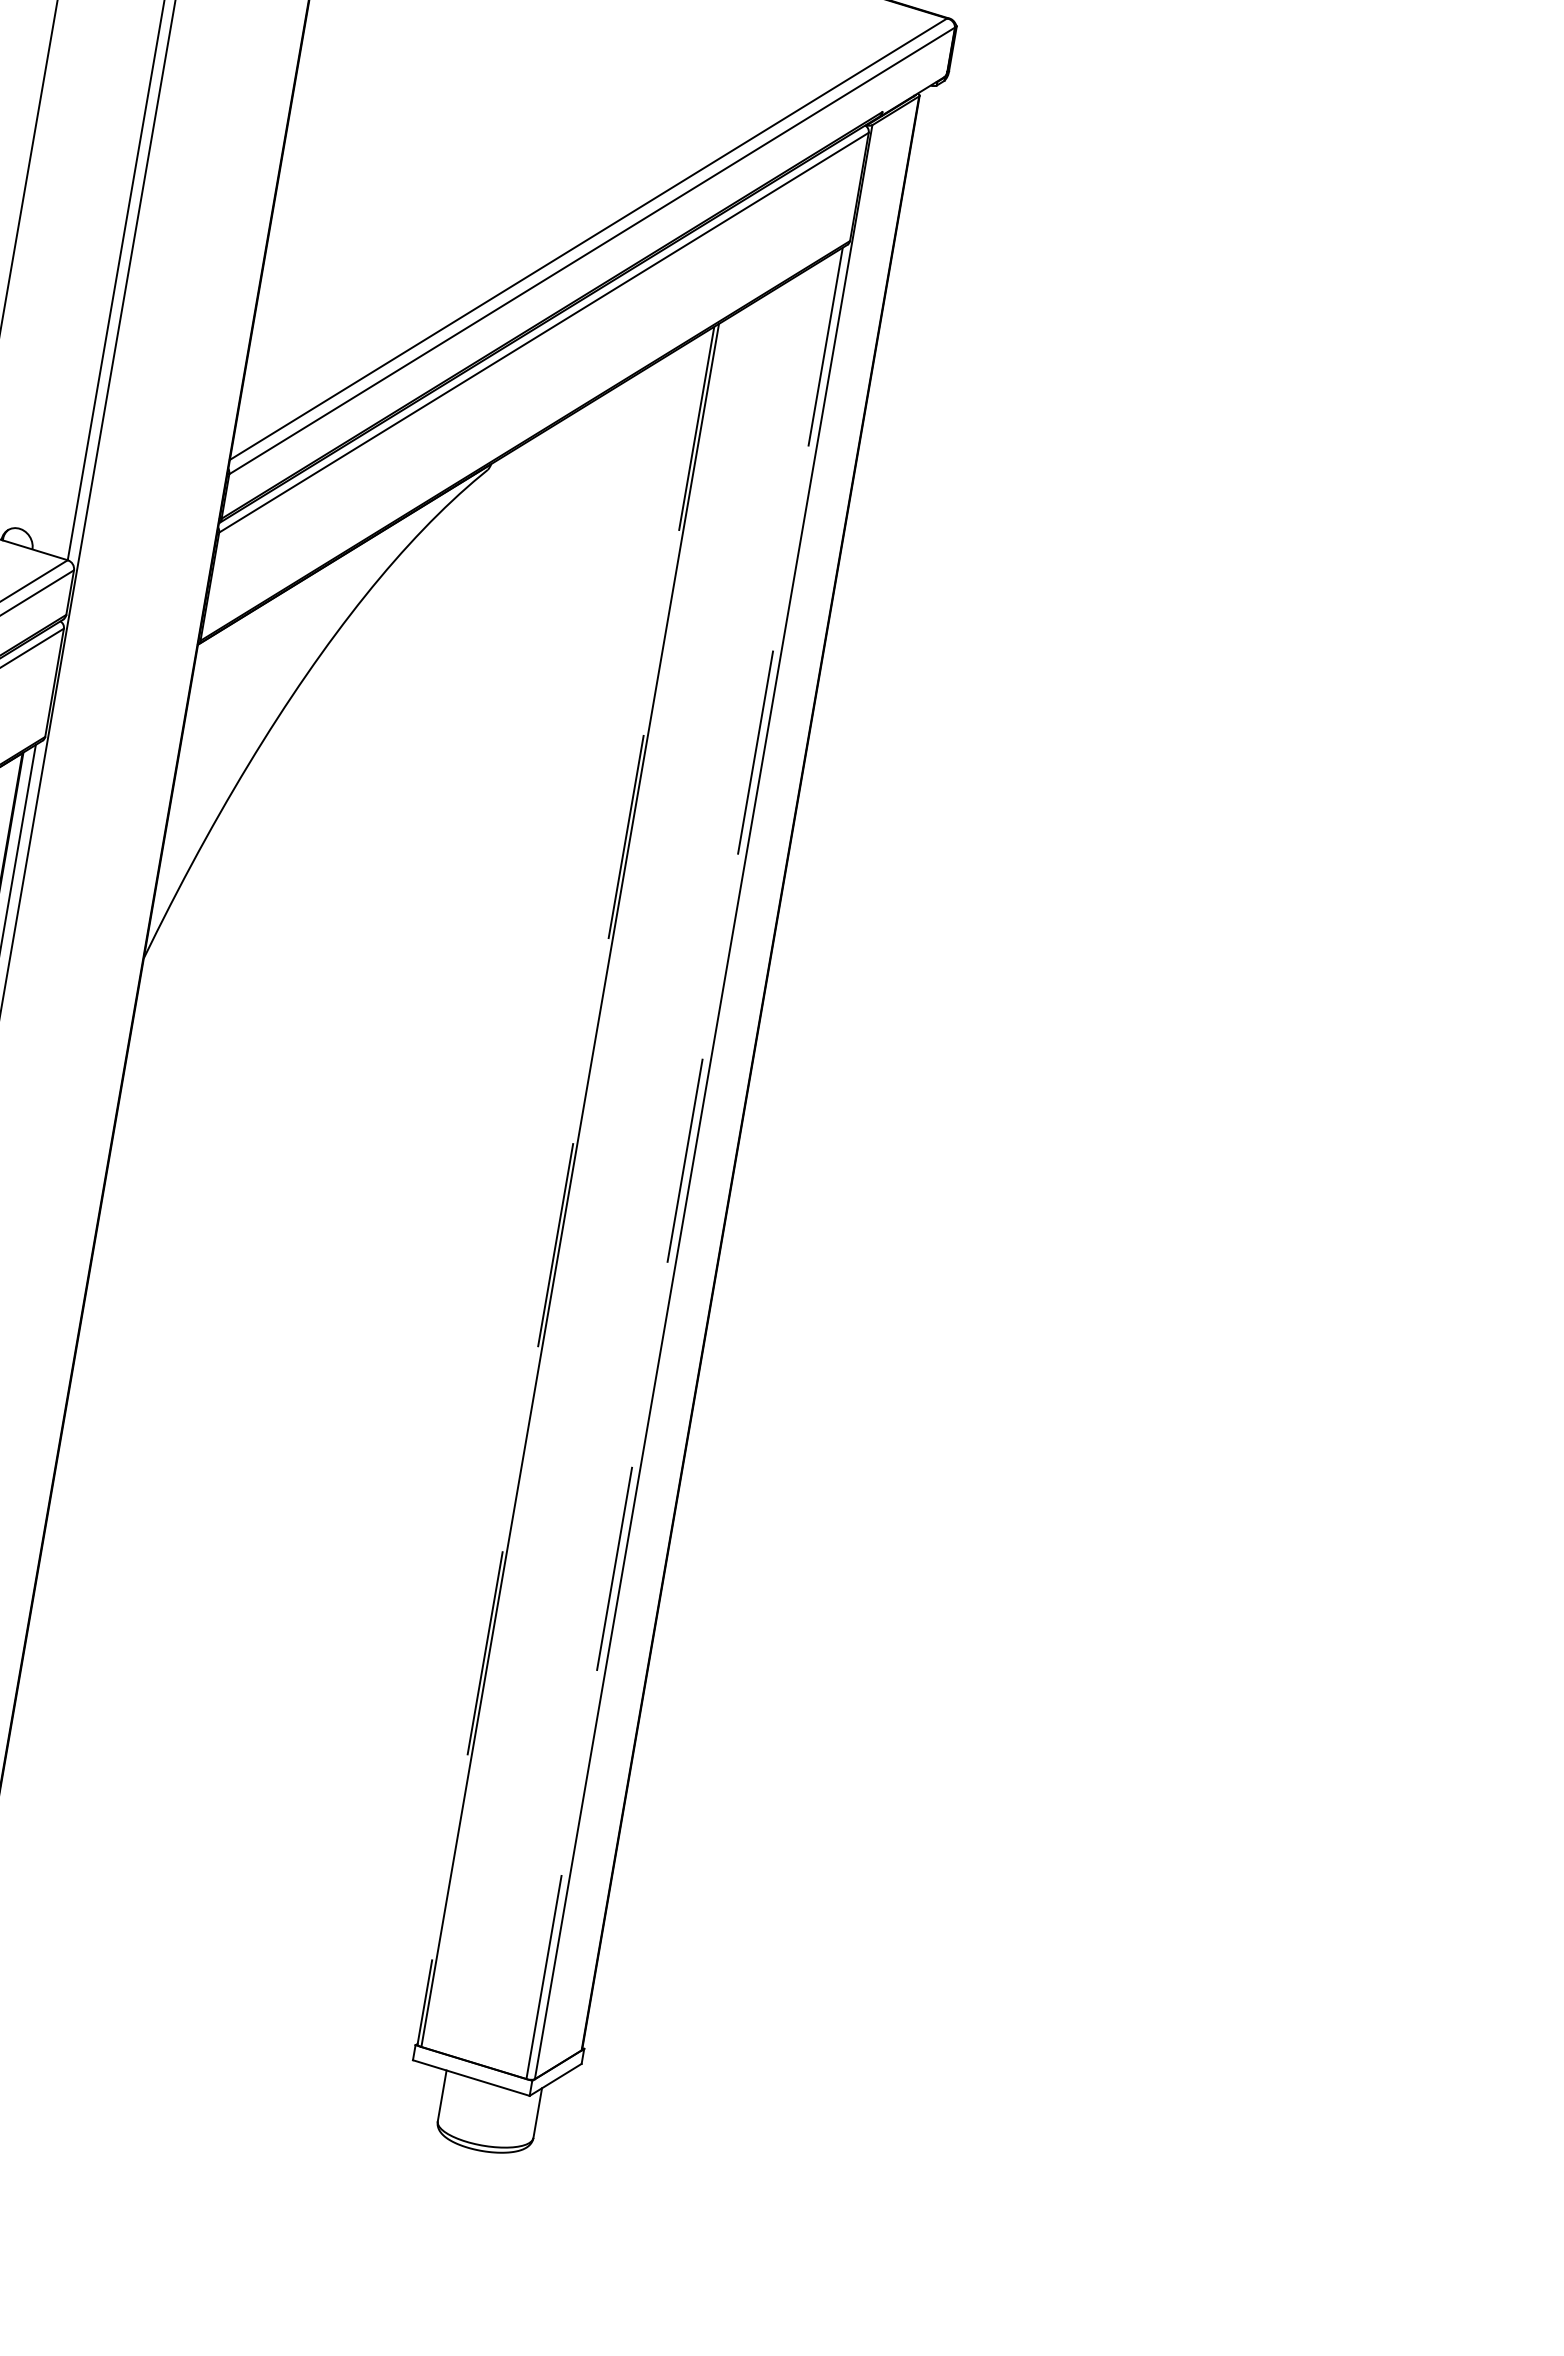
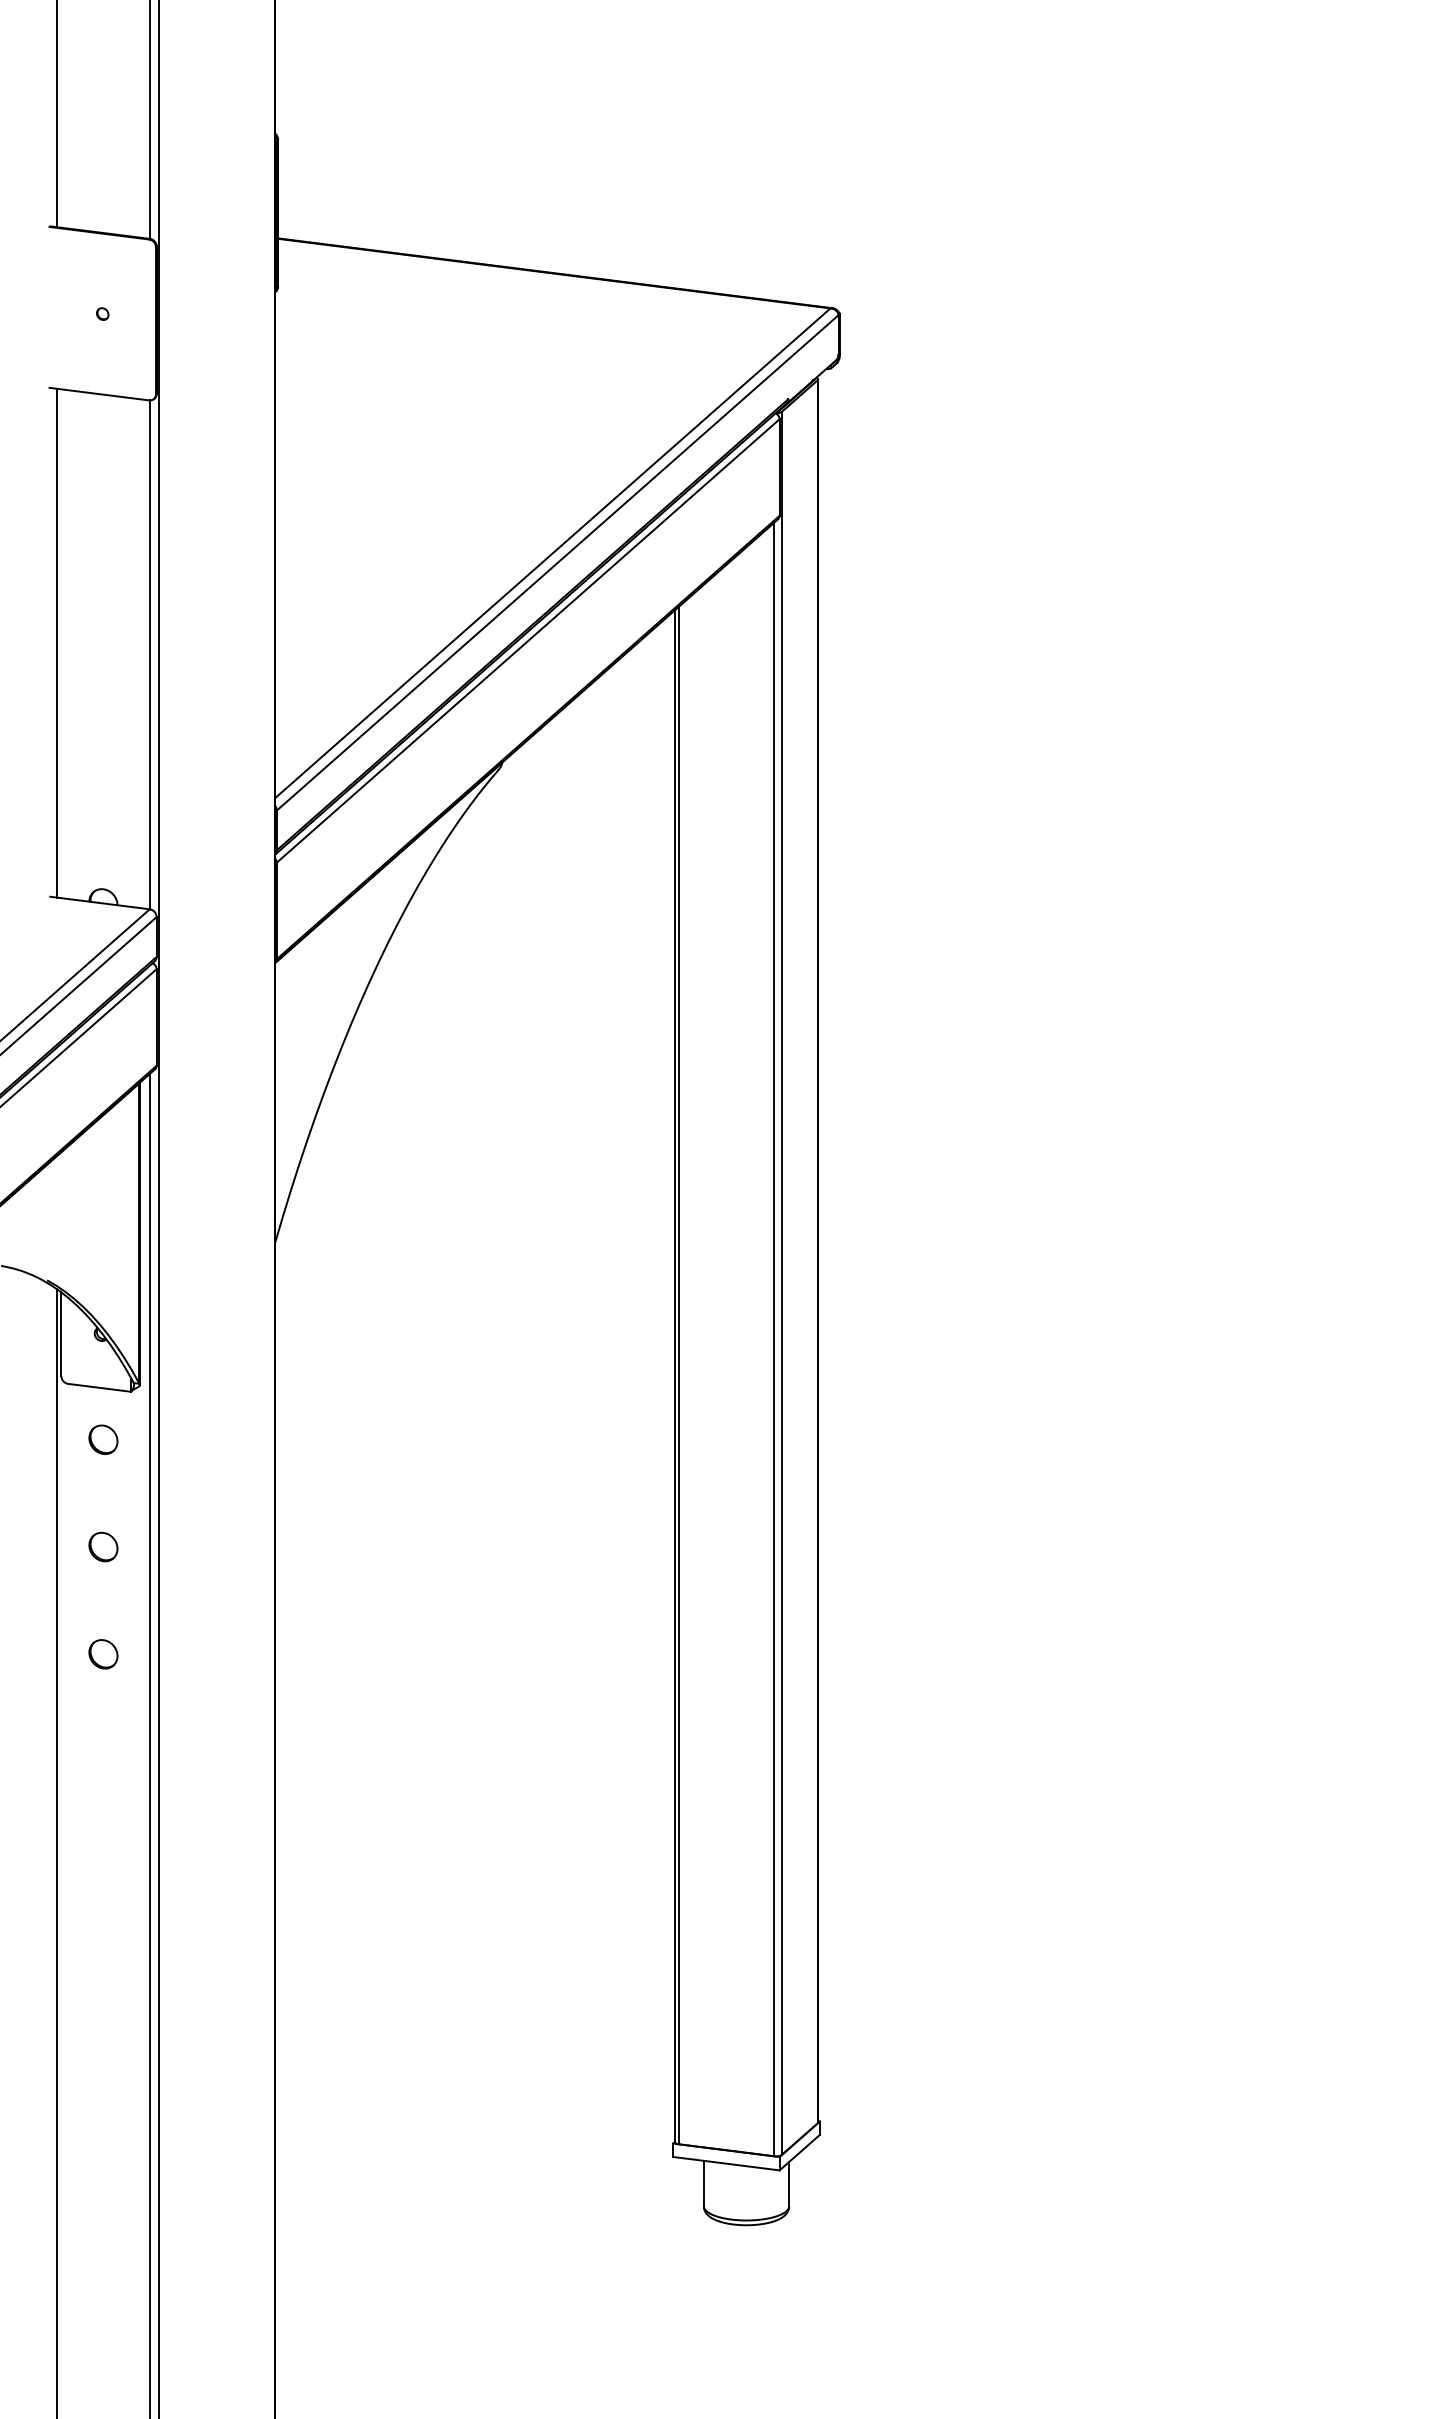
line: (684, 1163) -> (774, 1339), dashed -> solid
line: (565, 1185) -> (674, 1376), dashed -> solid

